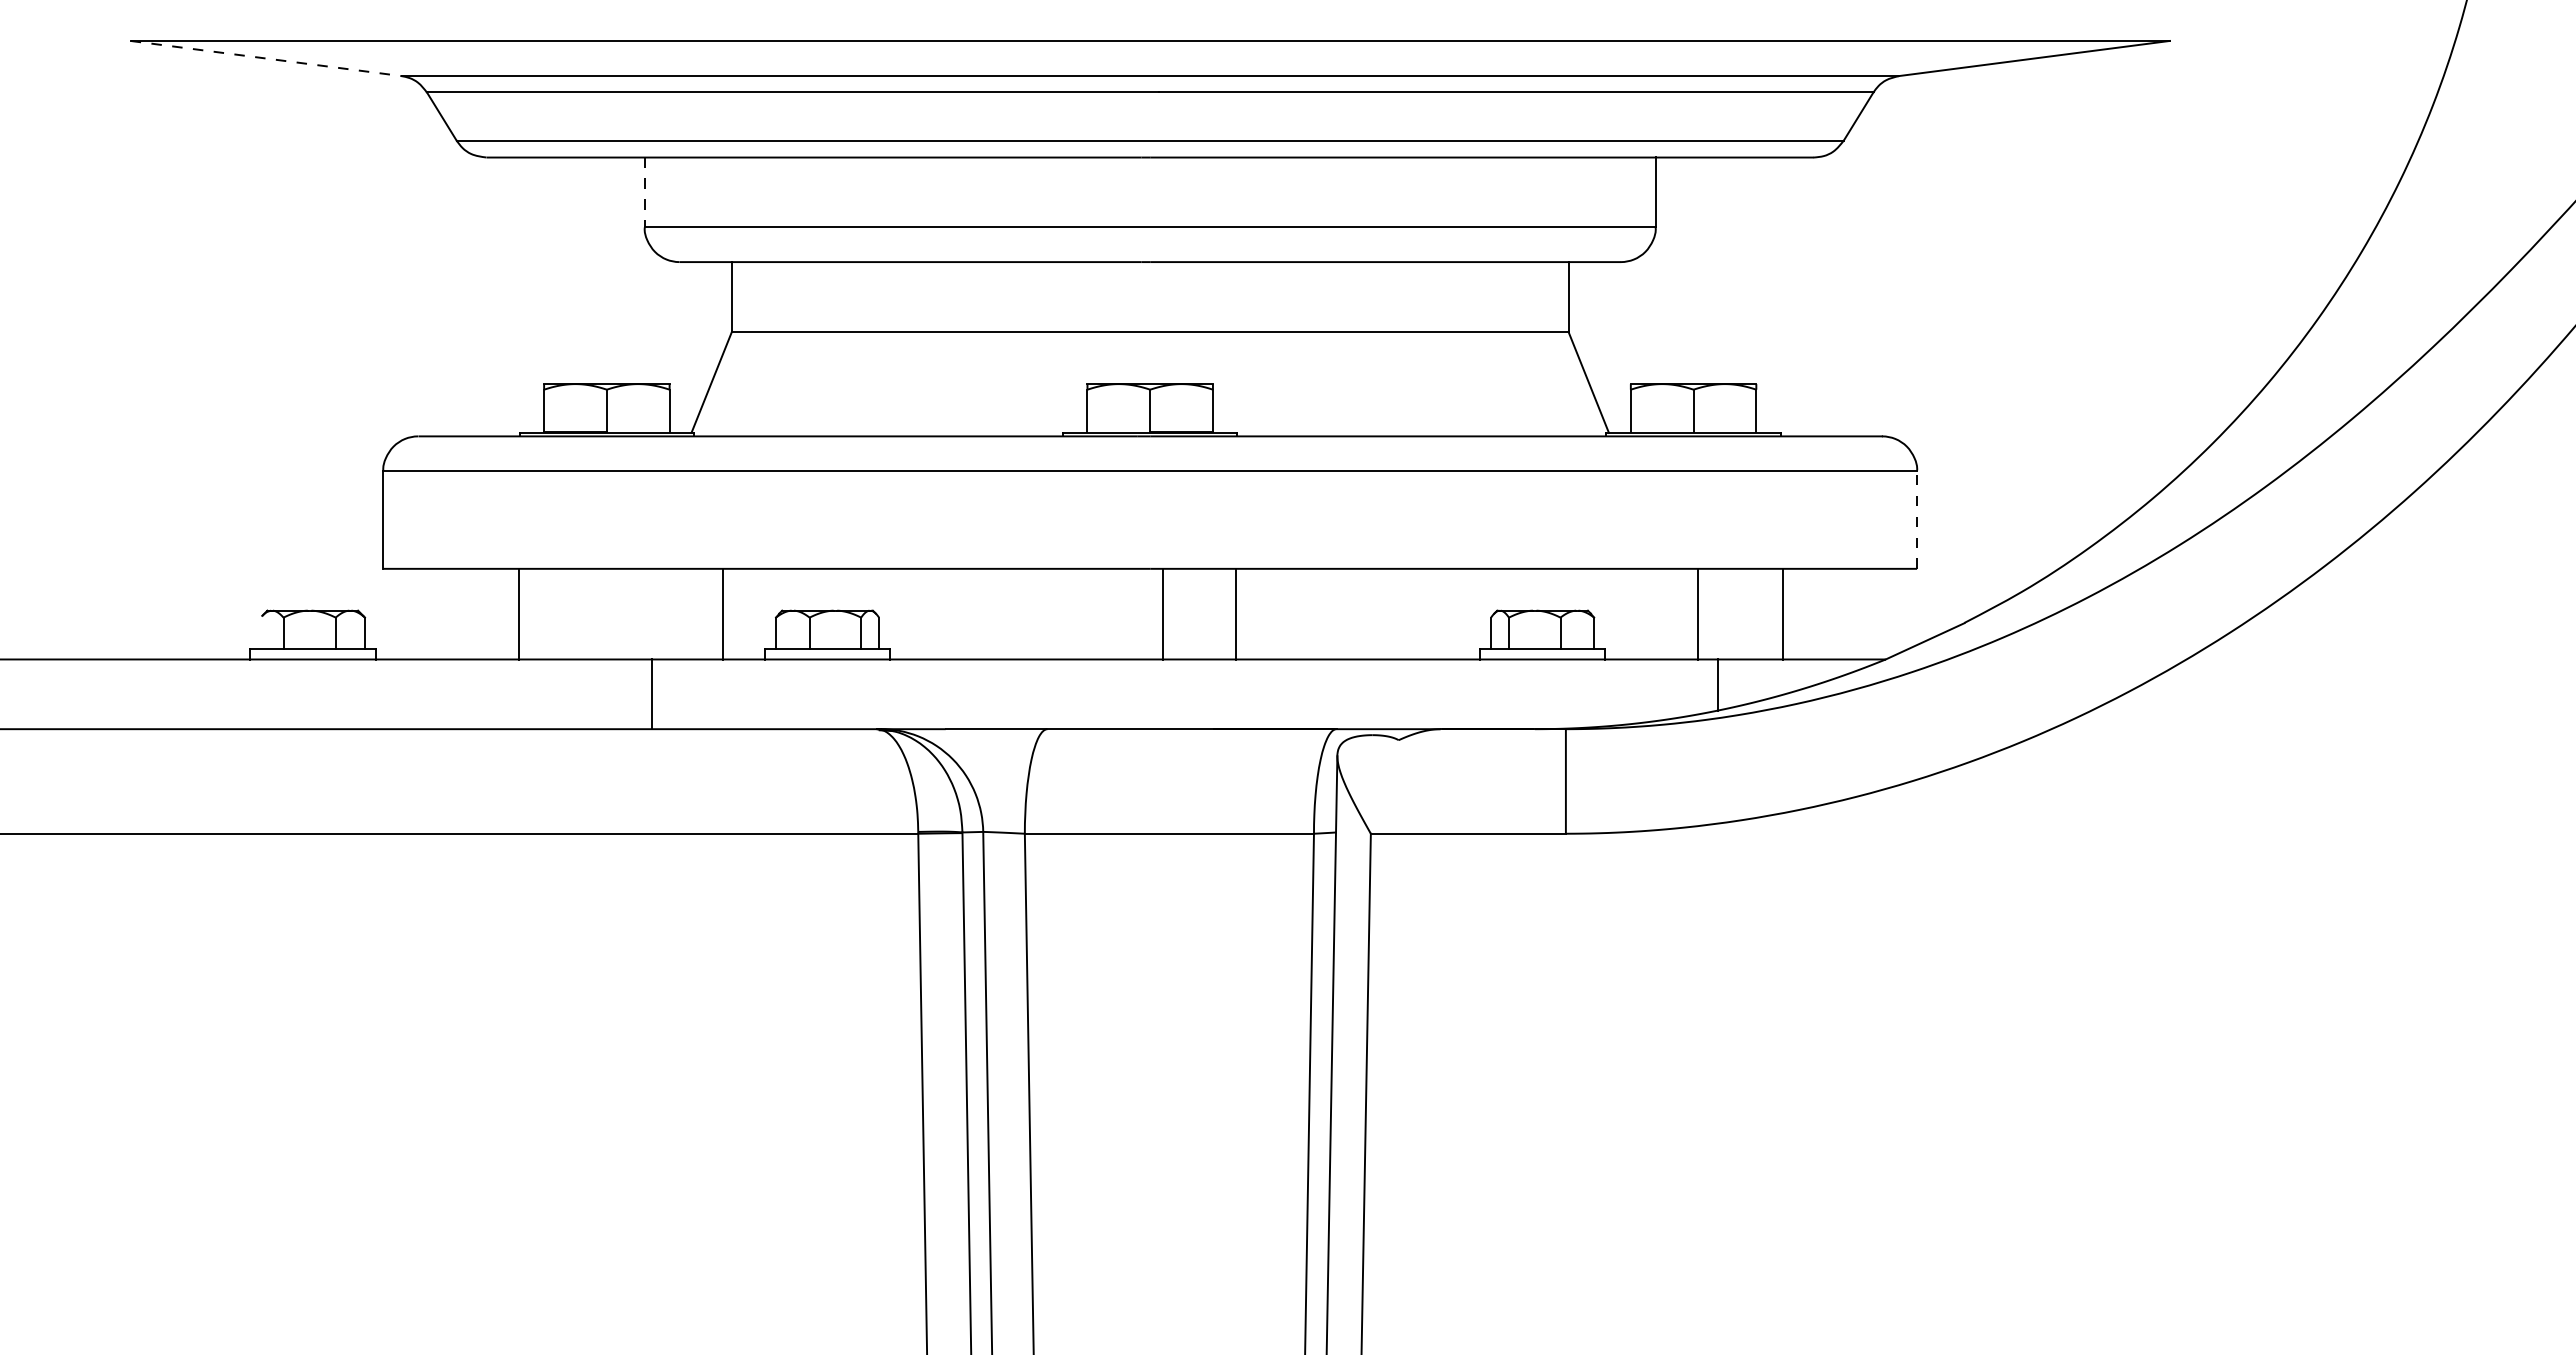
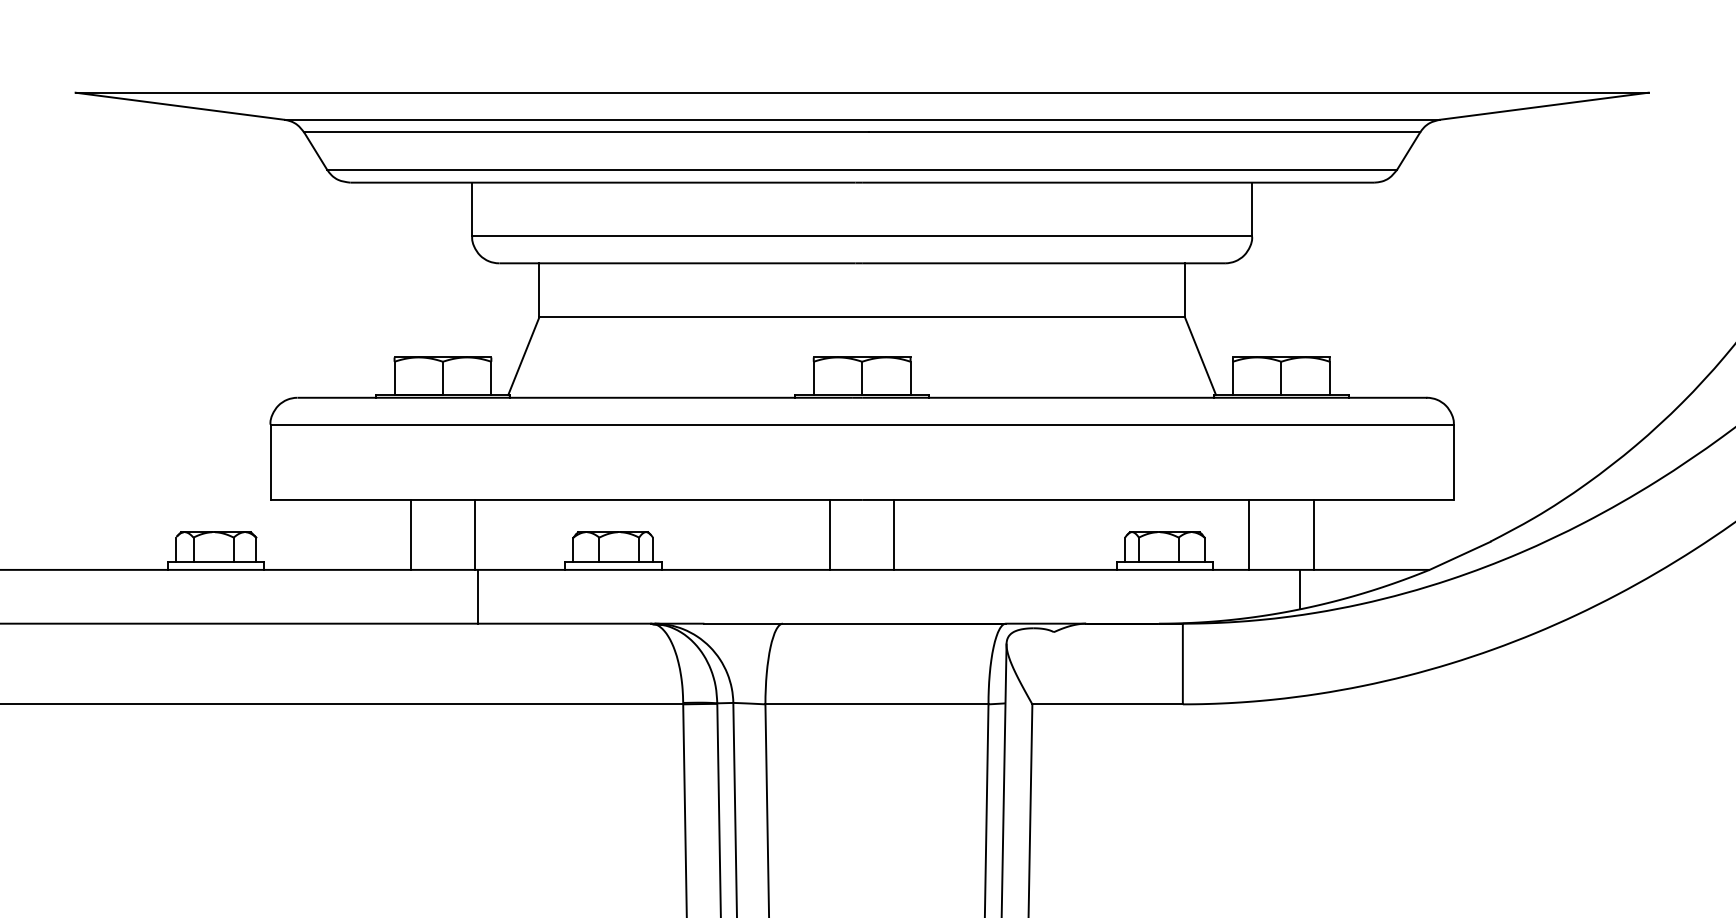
line: (266, 58) -> (180, 106), dashed -> solid
line: (644, 192) -> (471, 209), dashed -> solid
line: (1917, 520) -> (1454, 462), dashed -> solid
line: (519, 613) -> (411, 534), moved
line: (722, 613) -> (475, 534), moved
line: (1163, 613) -> (829, 534), moved
line: (1236, 613) -> (894, 534), moved
line: (1697, 613) -> (1248, 534), moved
line: (1783, 613) -> (1313, 534), moved
line: (260, 633) -> (175, 549), added

